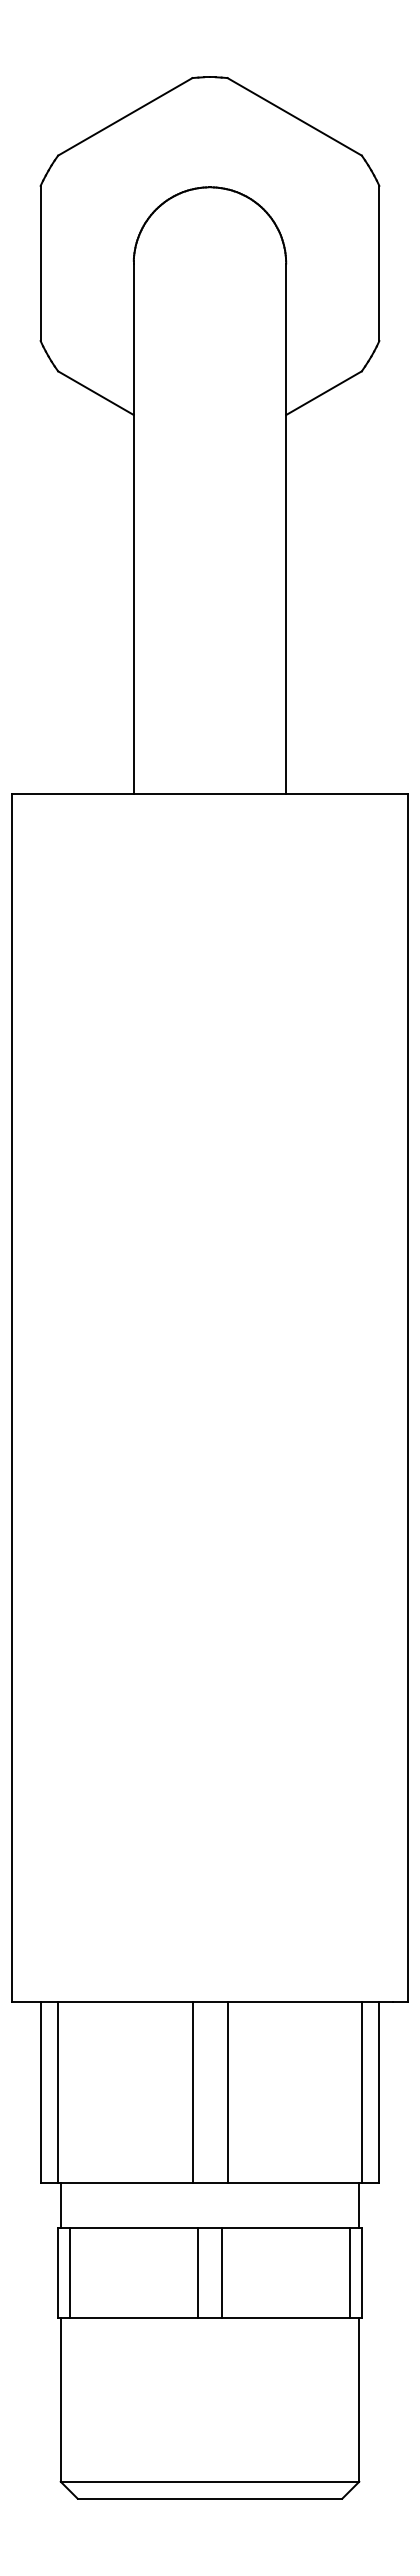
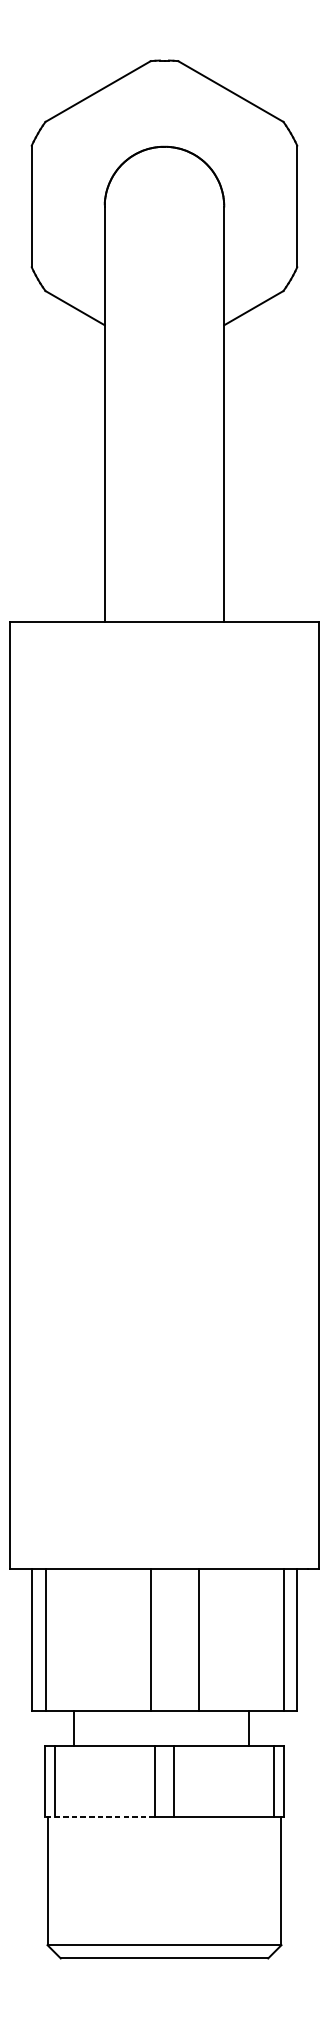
line: (227, 2092) -> (198, 1640), moved
line: (60, 2204) -> (73, 1727), moved
line: (359, 2204) -> (249, 1727), moved
line: (127, 2317) -> (99, 1816), solid -> dashed

